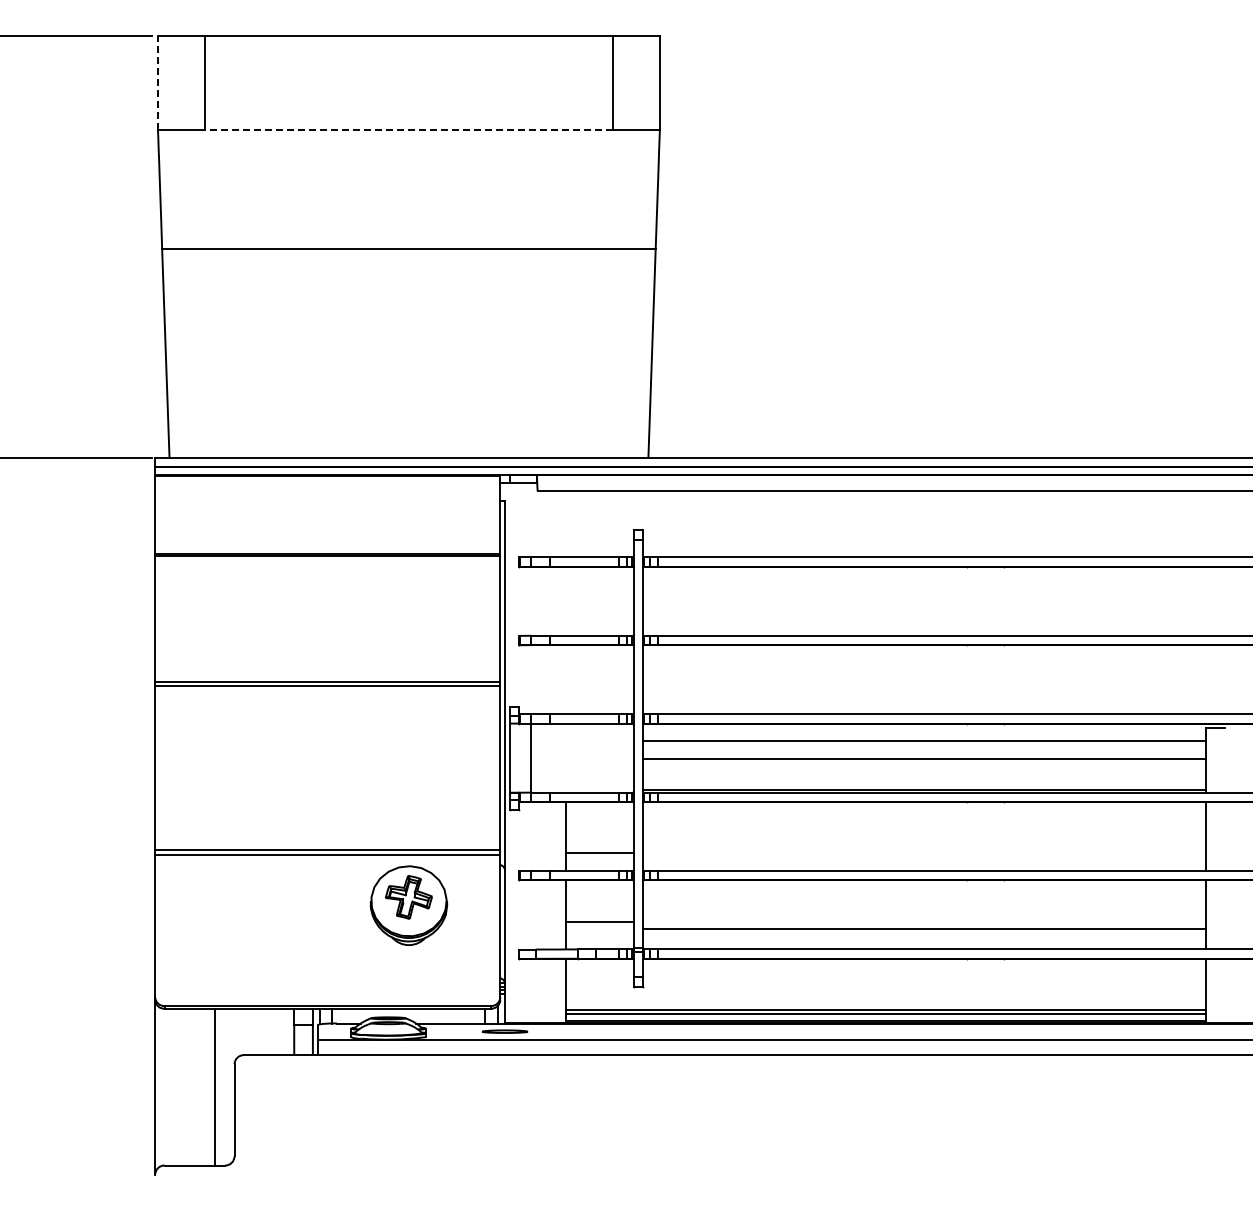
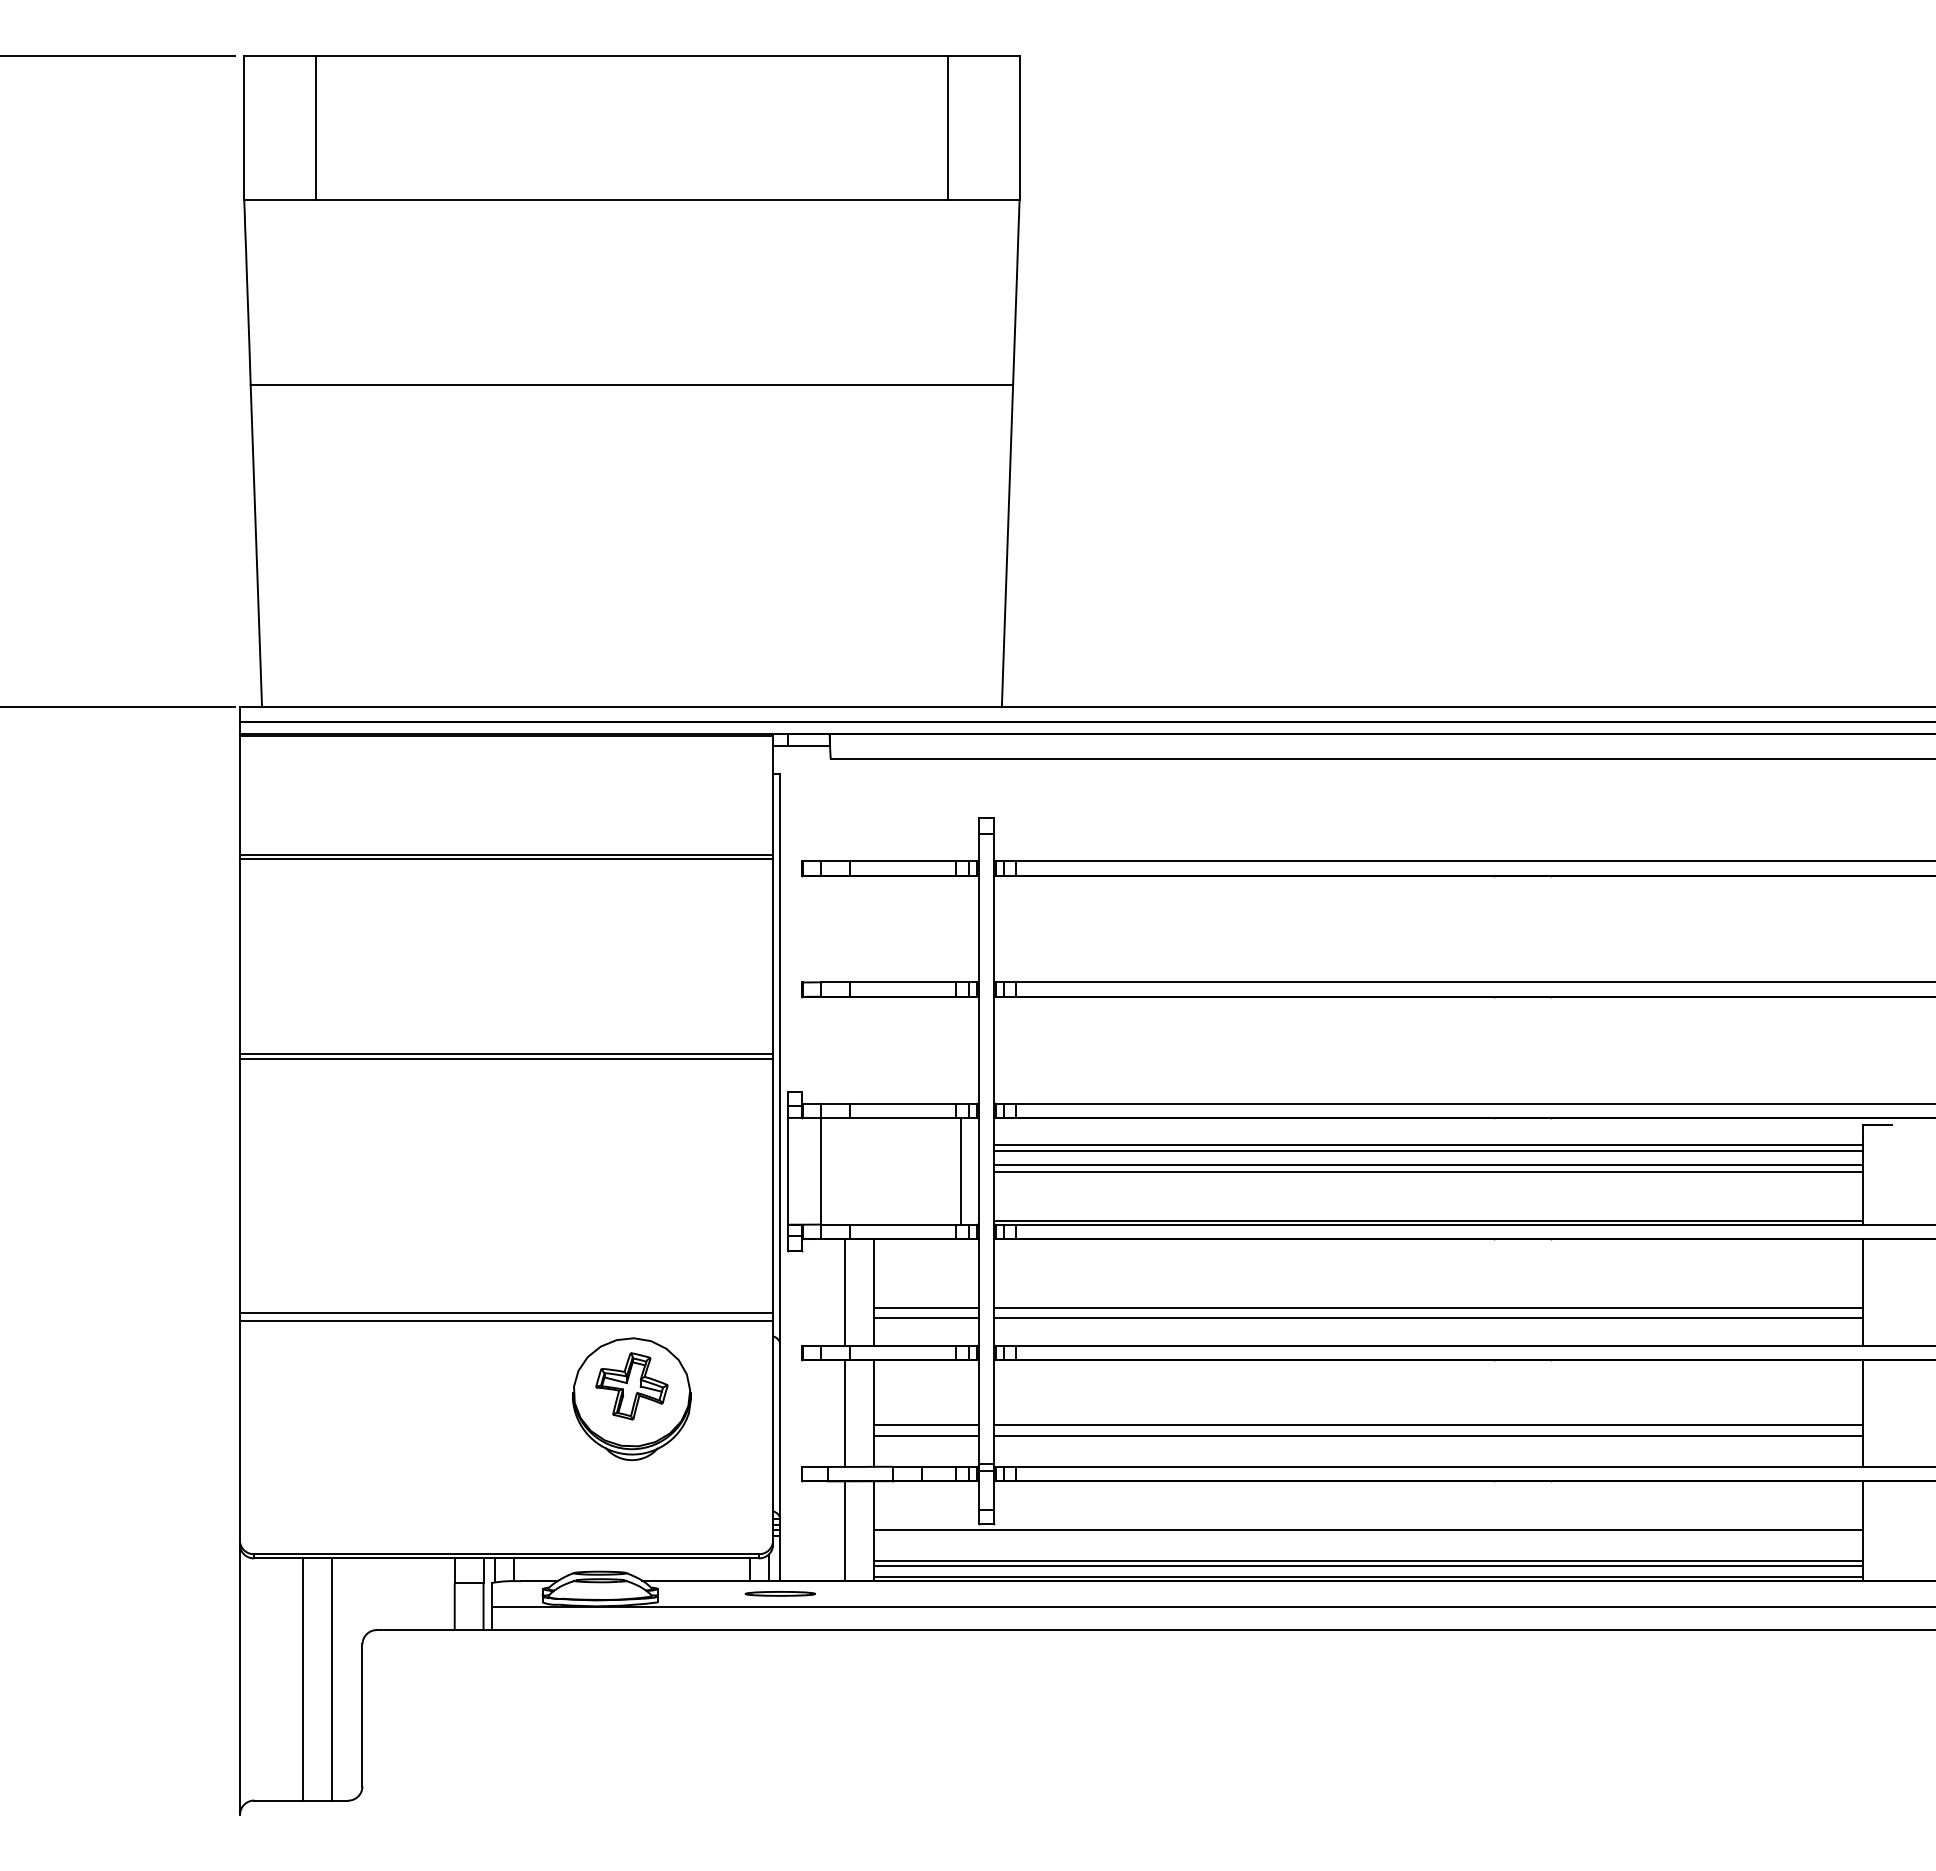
line: (158, 83) -> (245, 129), dashed -> solid
line: (408, 129) -> (631, 200), dashed -> solid
line: (924, 744) -> (1428, 1150), added
line: (924, 754) -> (1428, 1165), added
line: (621, 757) -> (960, 1170), added
line: (547, 836) -> (845, 1292), added
line: (599, 846) -> (926, 1307), added
line: (924, 846) -> (1428, 1307), added
line: (924, 852) -> (1428, 1317), added
line: (547, 914) -> (845, 1412), added
line: (924, 922) -> (1428, 1425), added
line: (599, 929) -> (926, 1436), added
line: (547, 990) -> (845, 1530), added
line: (885, 990) -> (1368, 1530), added
line: (196, 1086) -> (303, 1678), added

